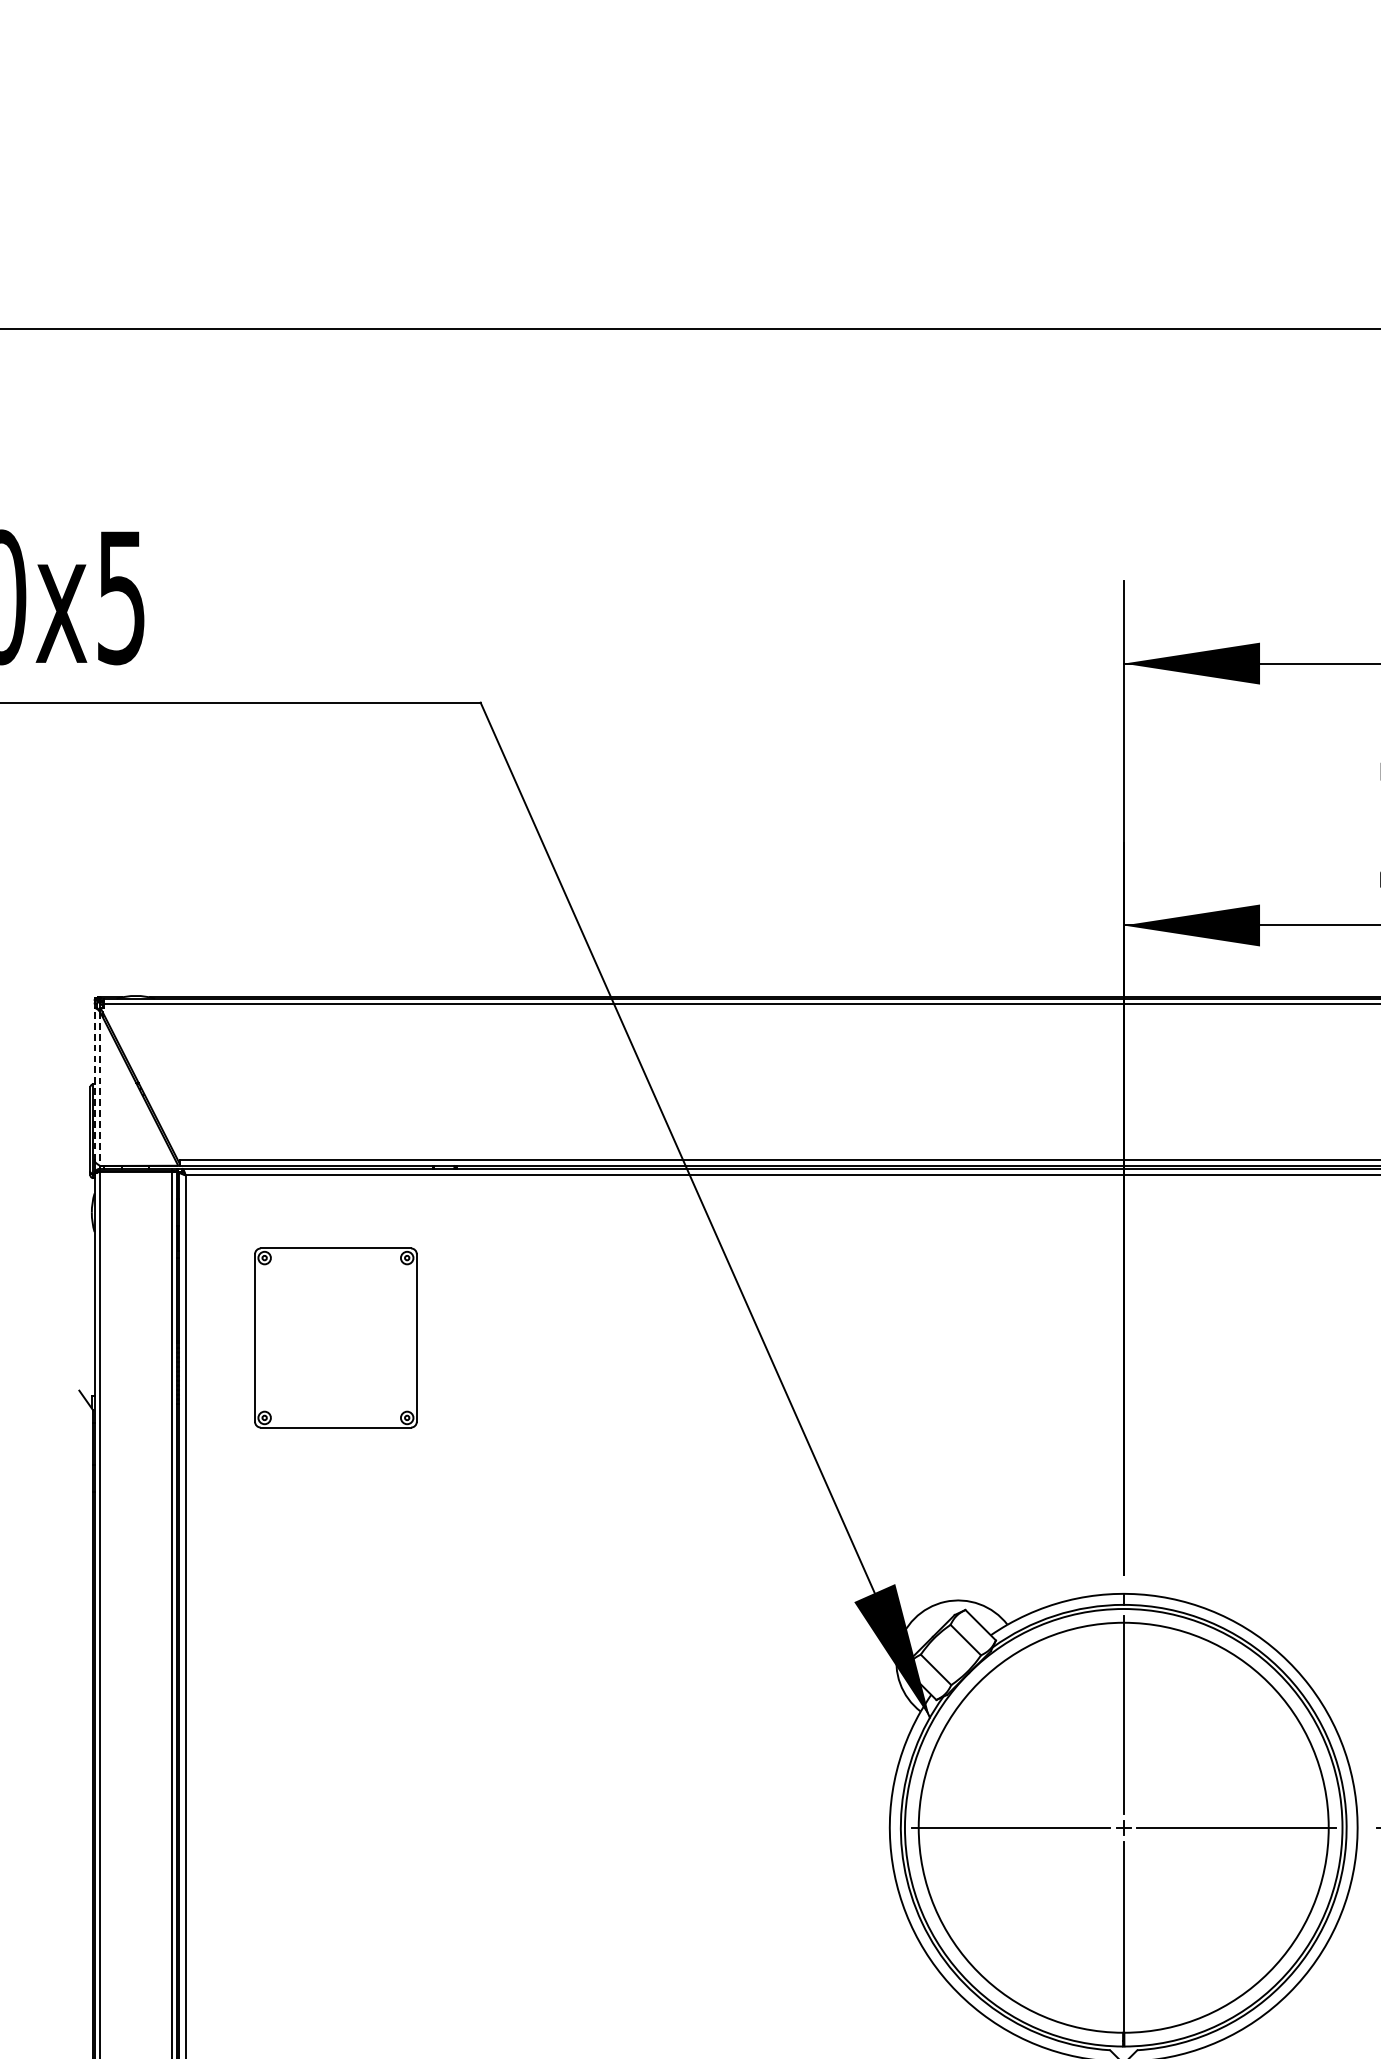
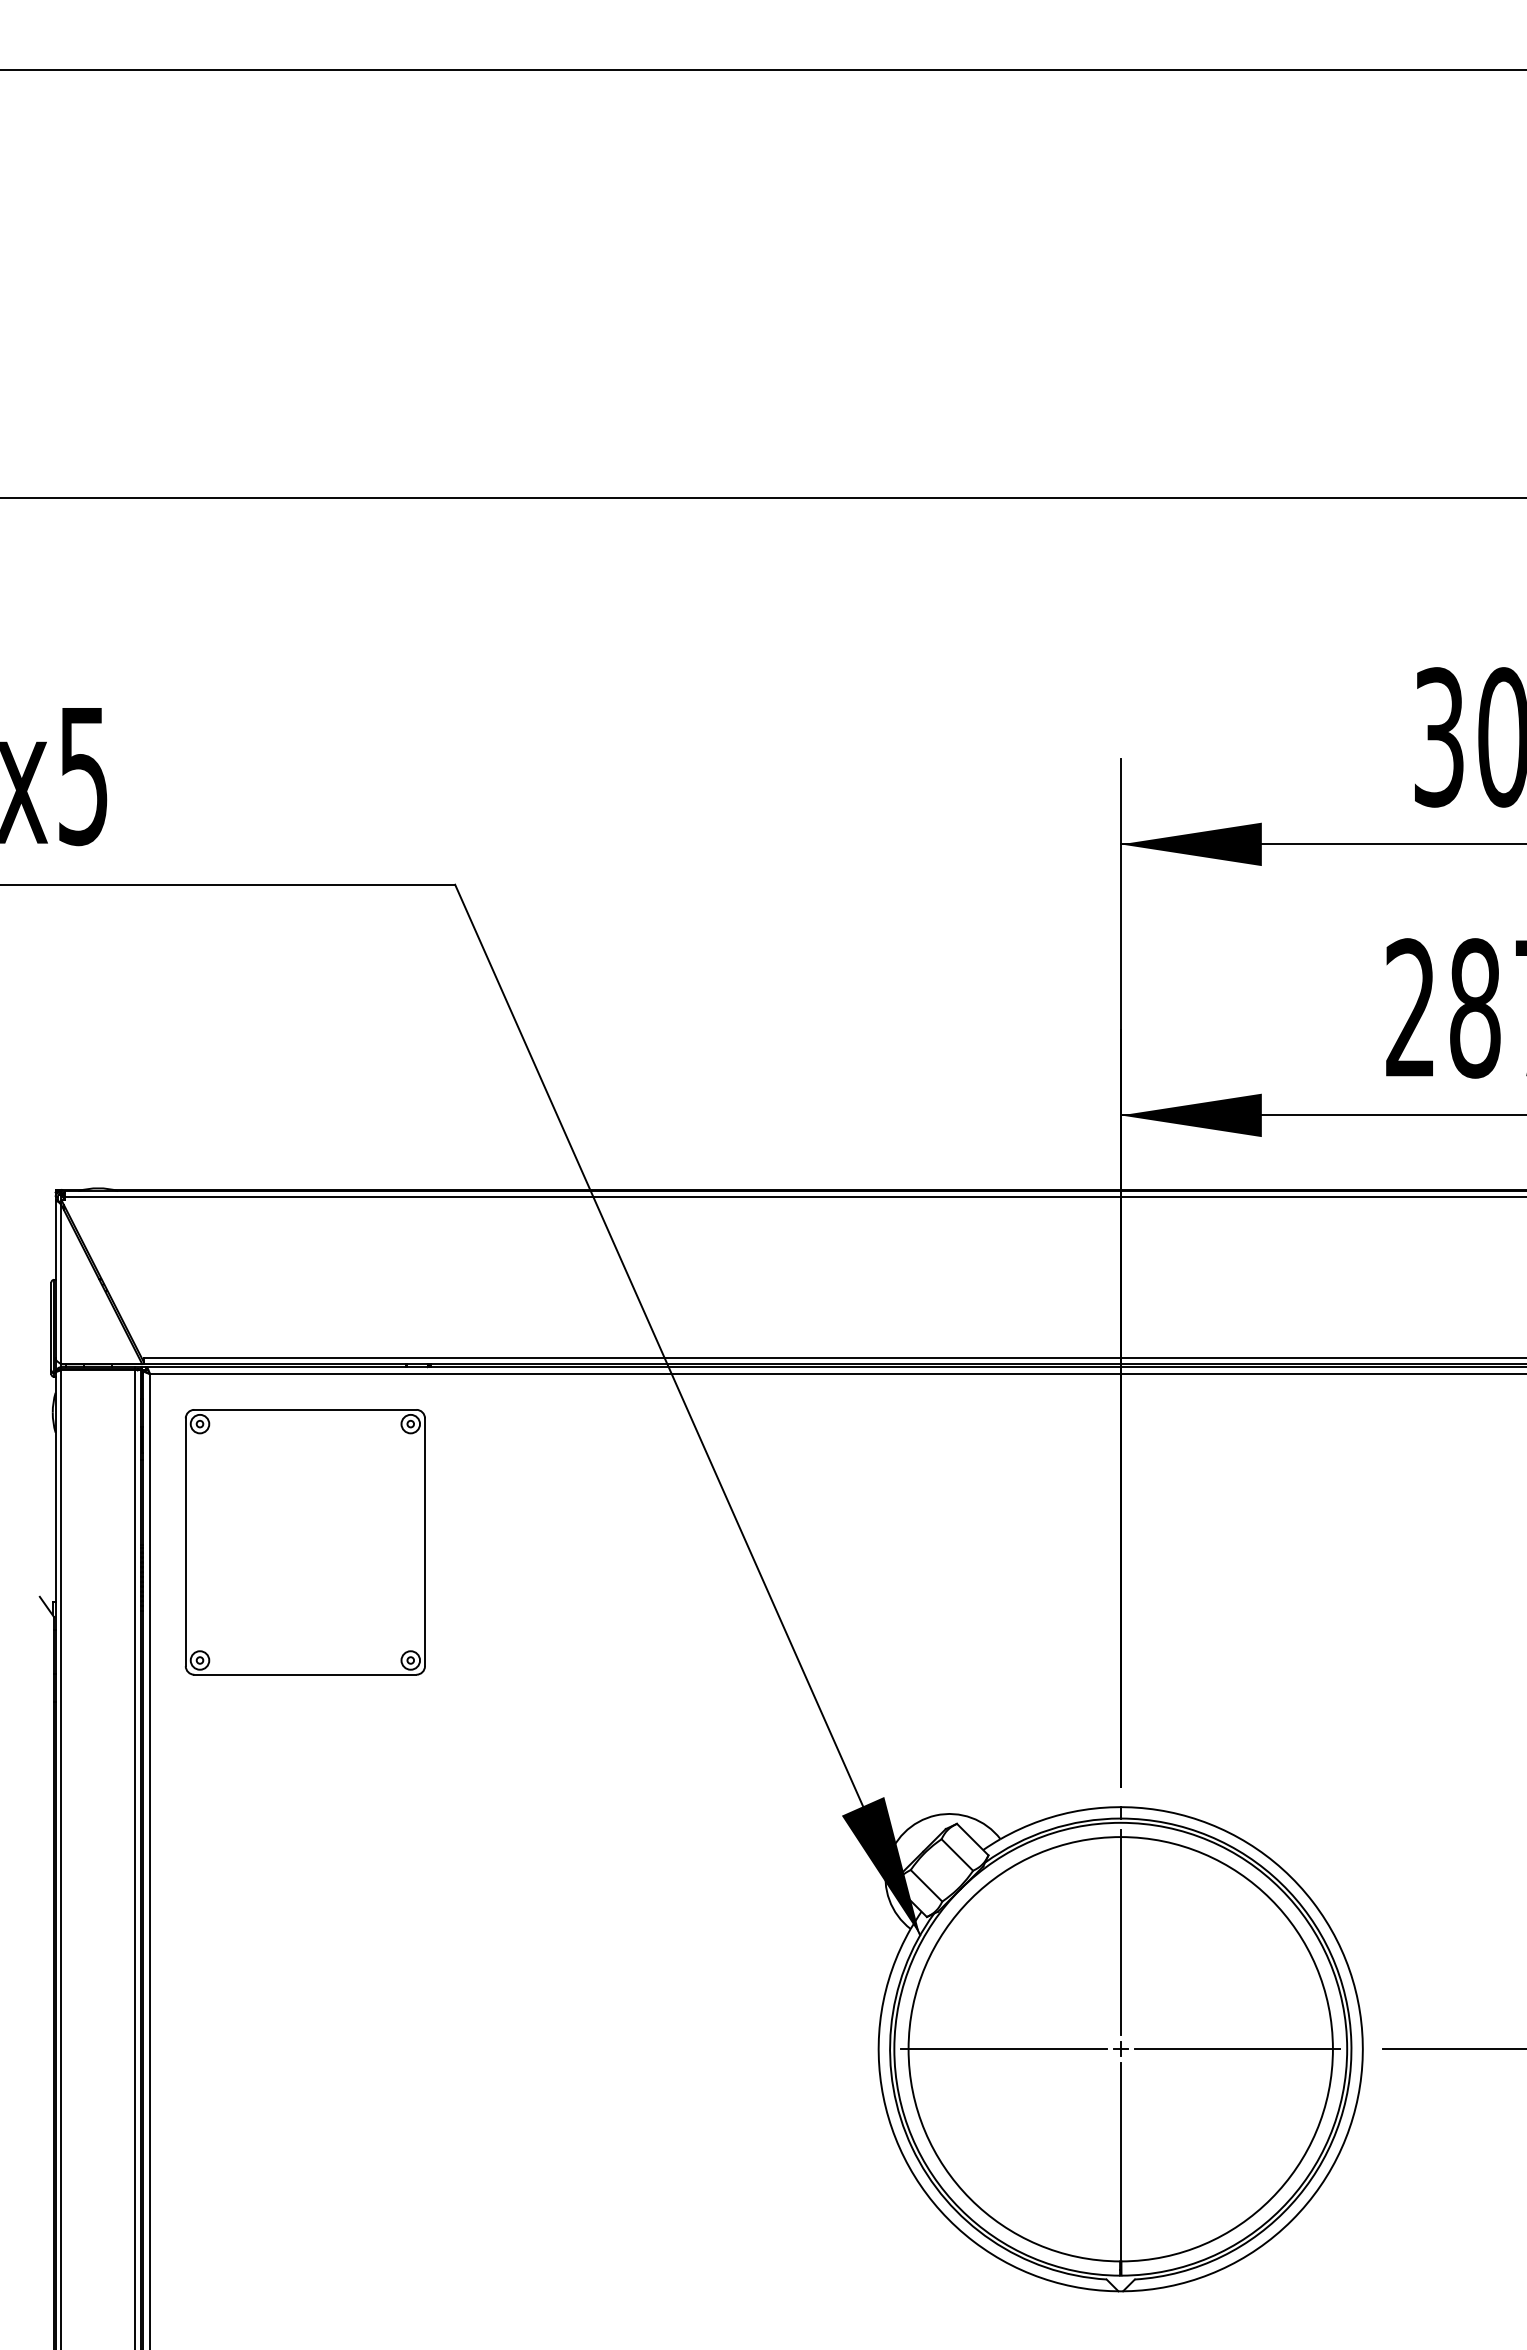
line: (94, 1084) -> (55, 1279), dashed -> solid
line: (100, 1088) -> (61, 1284), dashed -> solid
part: (336, 1338) -> (305, 1542), size x1.43

